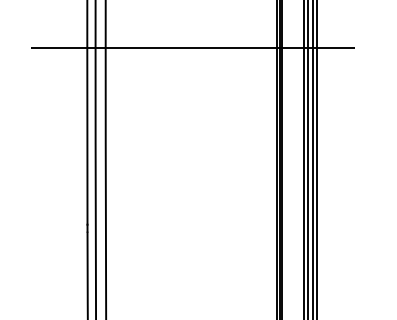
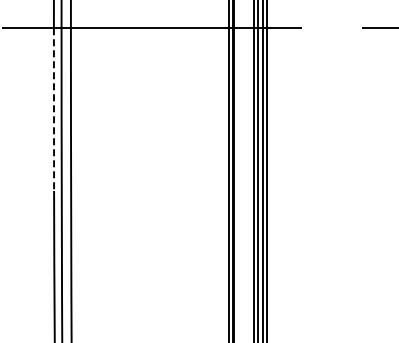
line: (87, 136) -> (54, 110), solid -> dashed

